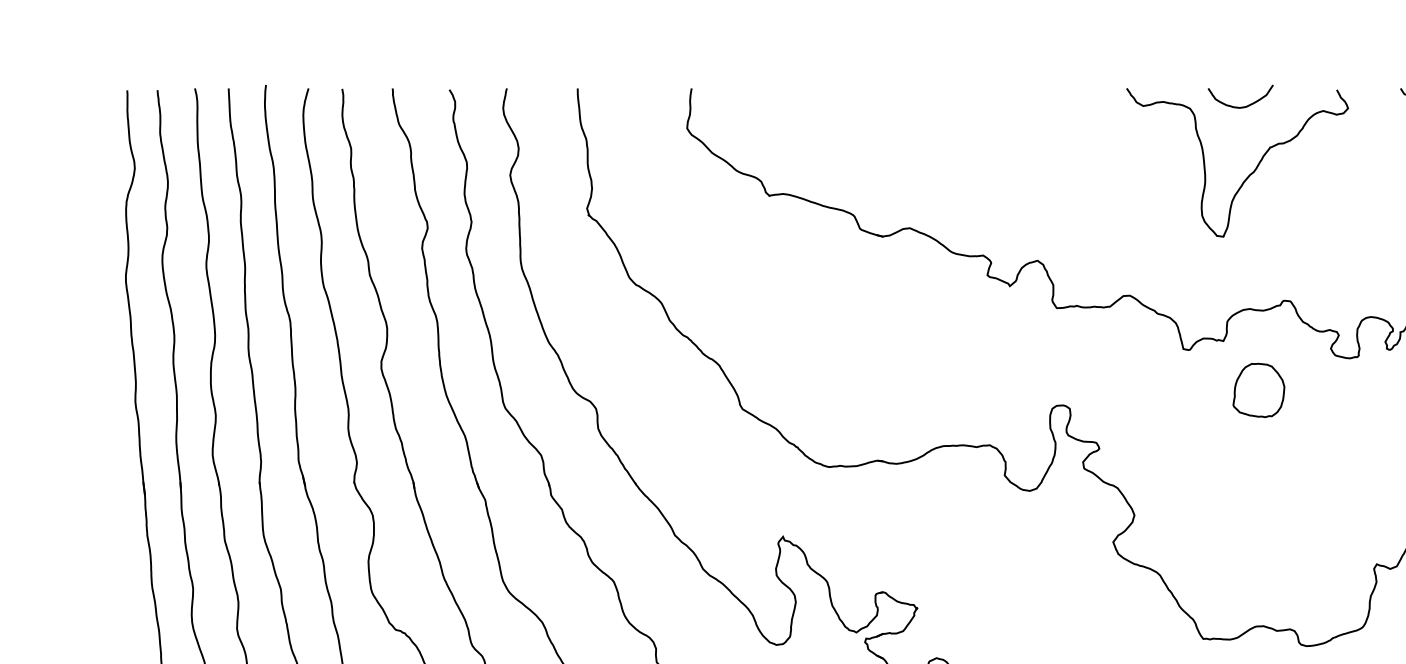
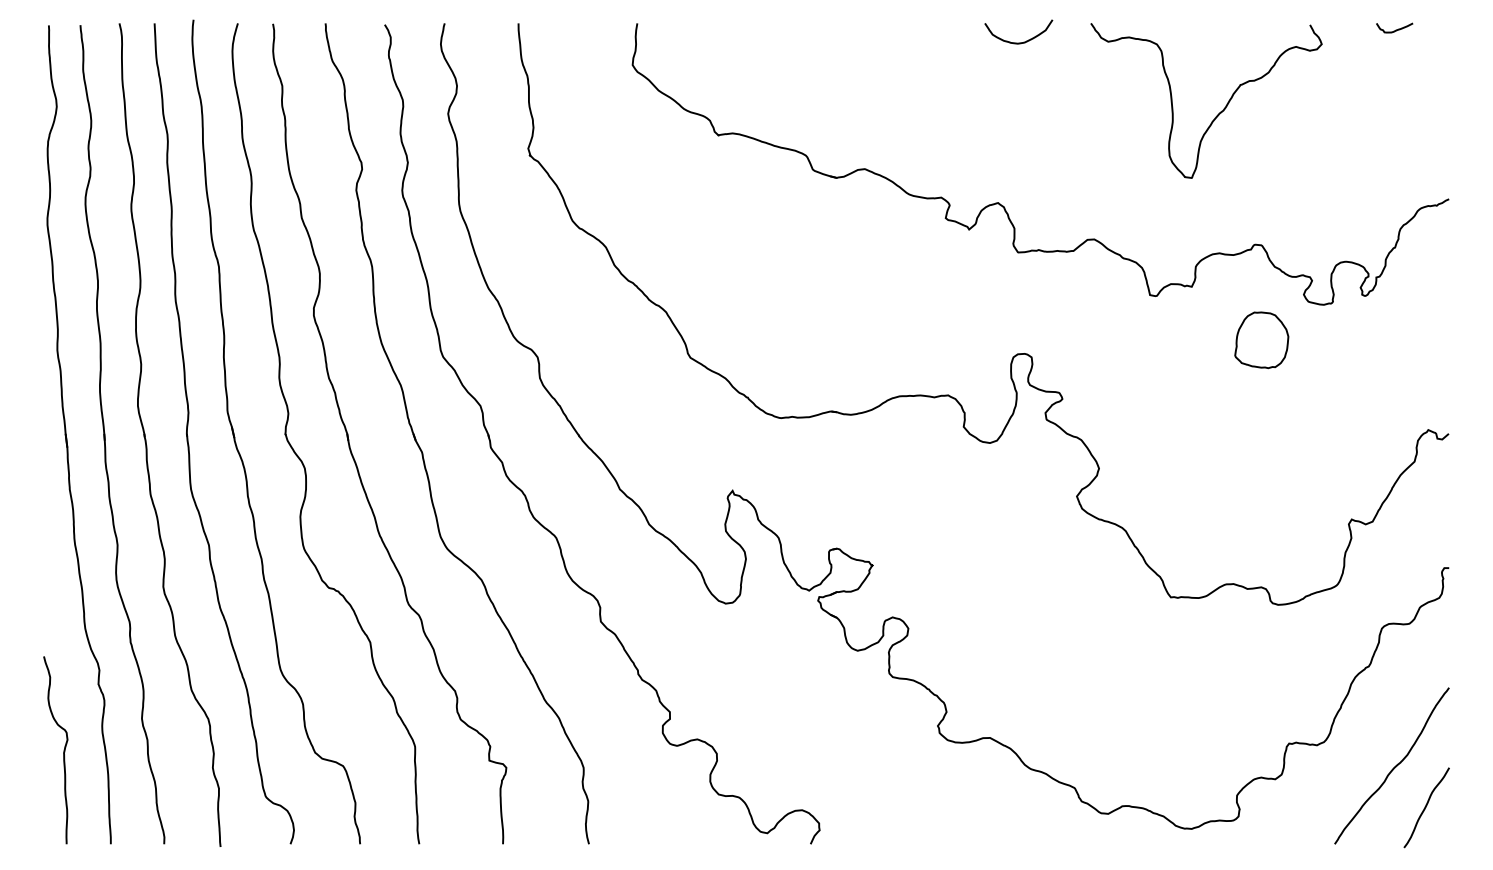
curve: (1240, 106) -> (1018, 42), moved
part: (1258, 390) -> (1261, 340), moved

